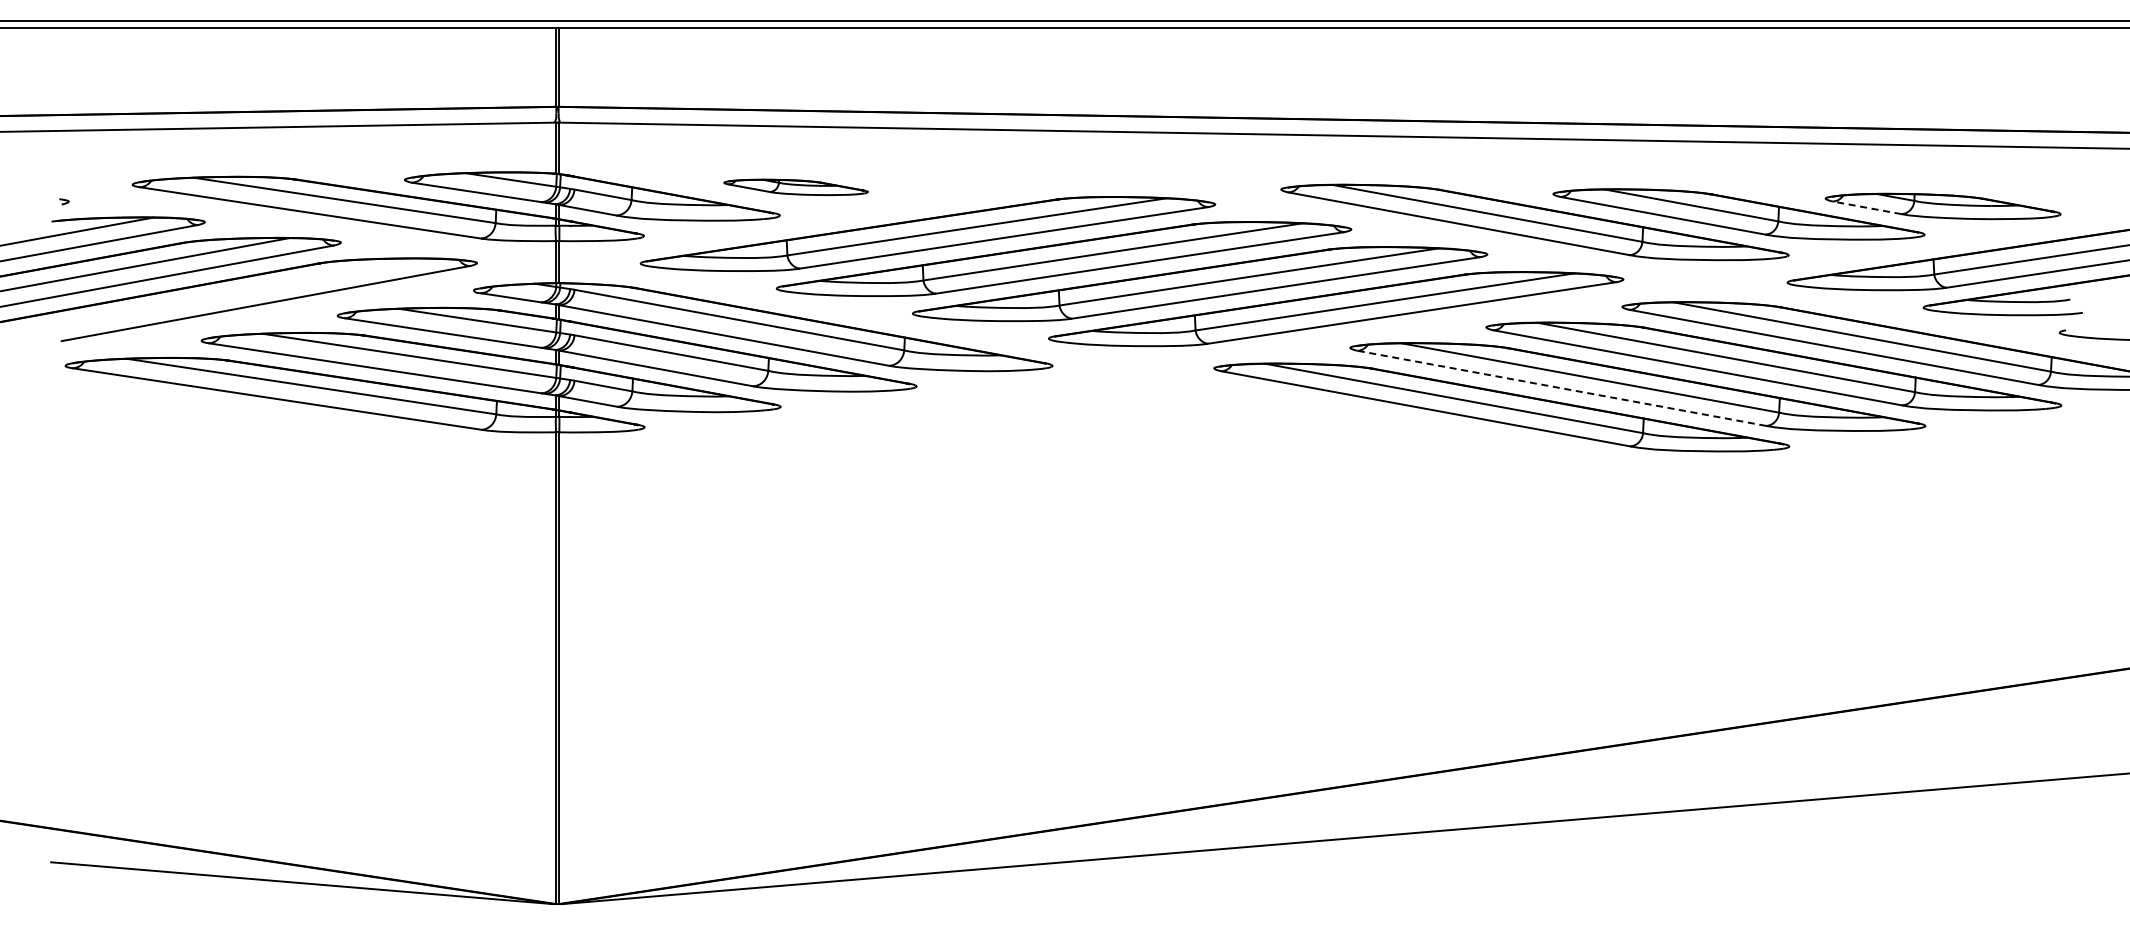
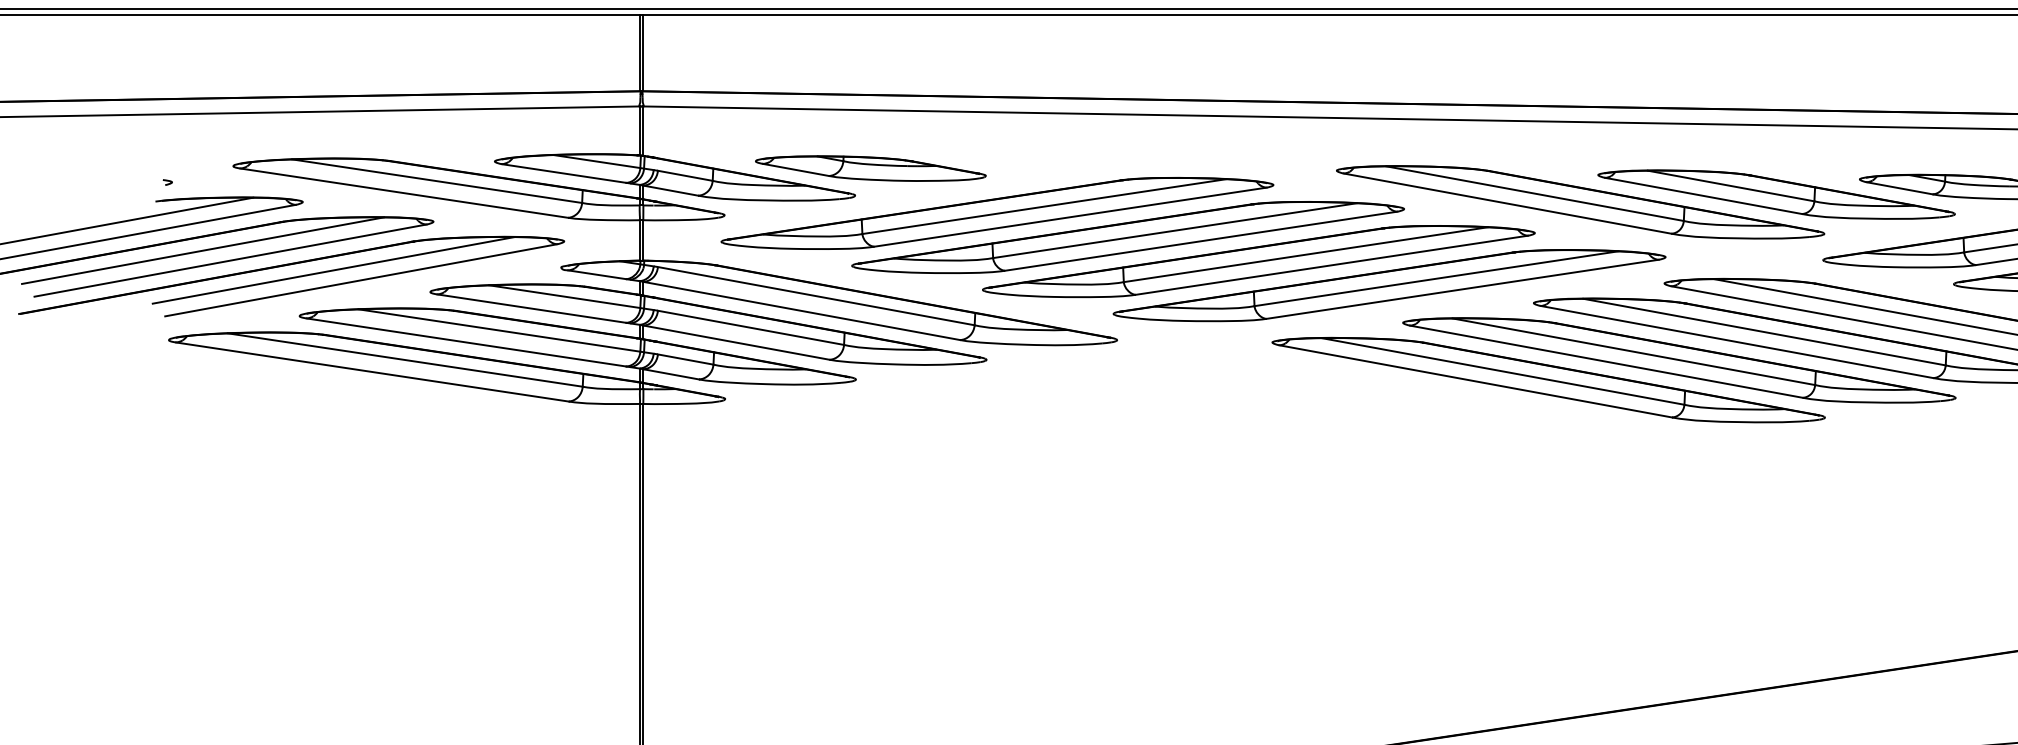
part: (795, 187) -> (870, 168), size x1.67
line: (1867, 207) -> (1900, 187), dashed -> solid
line: (236, 292) -> (333, 269), added
line: (1561, 388) -> (1606, 361), dashed -> solid

